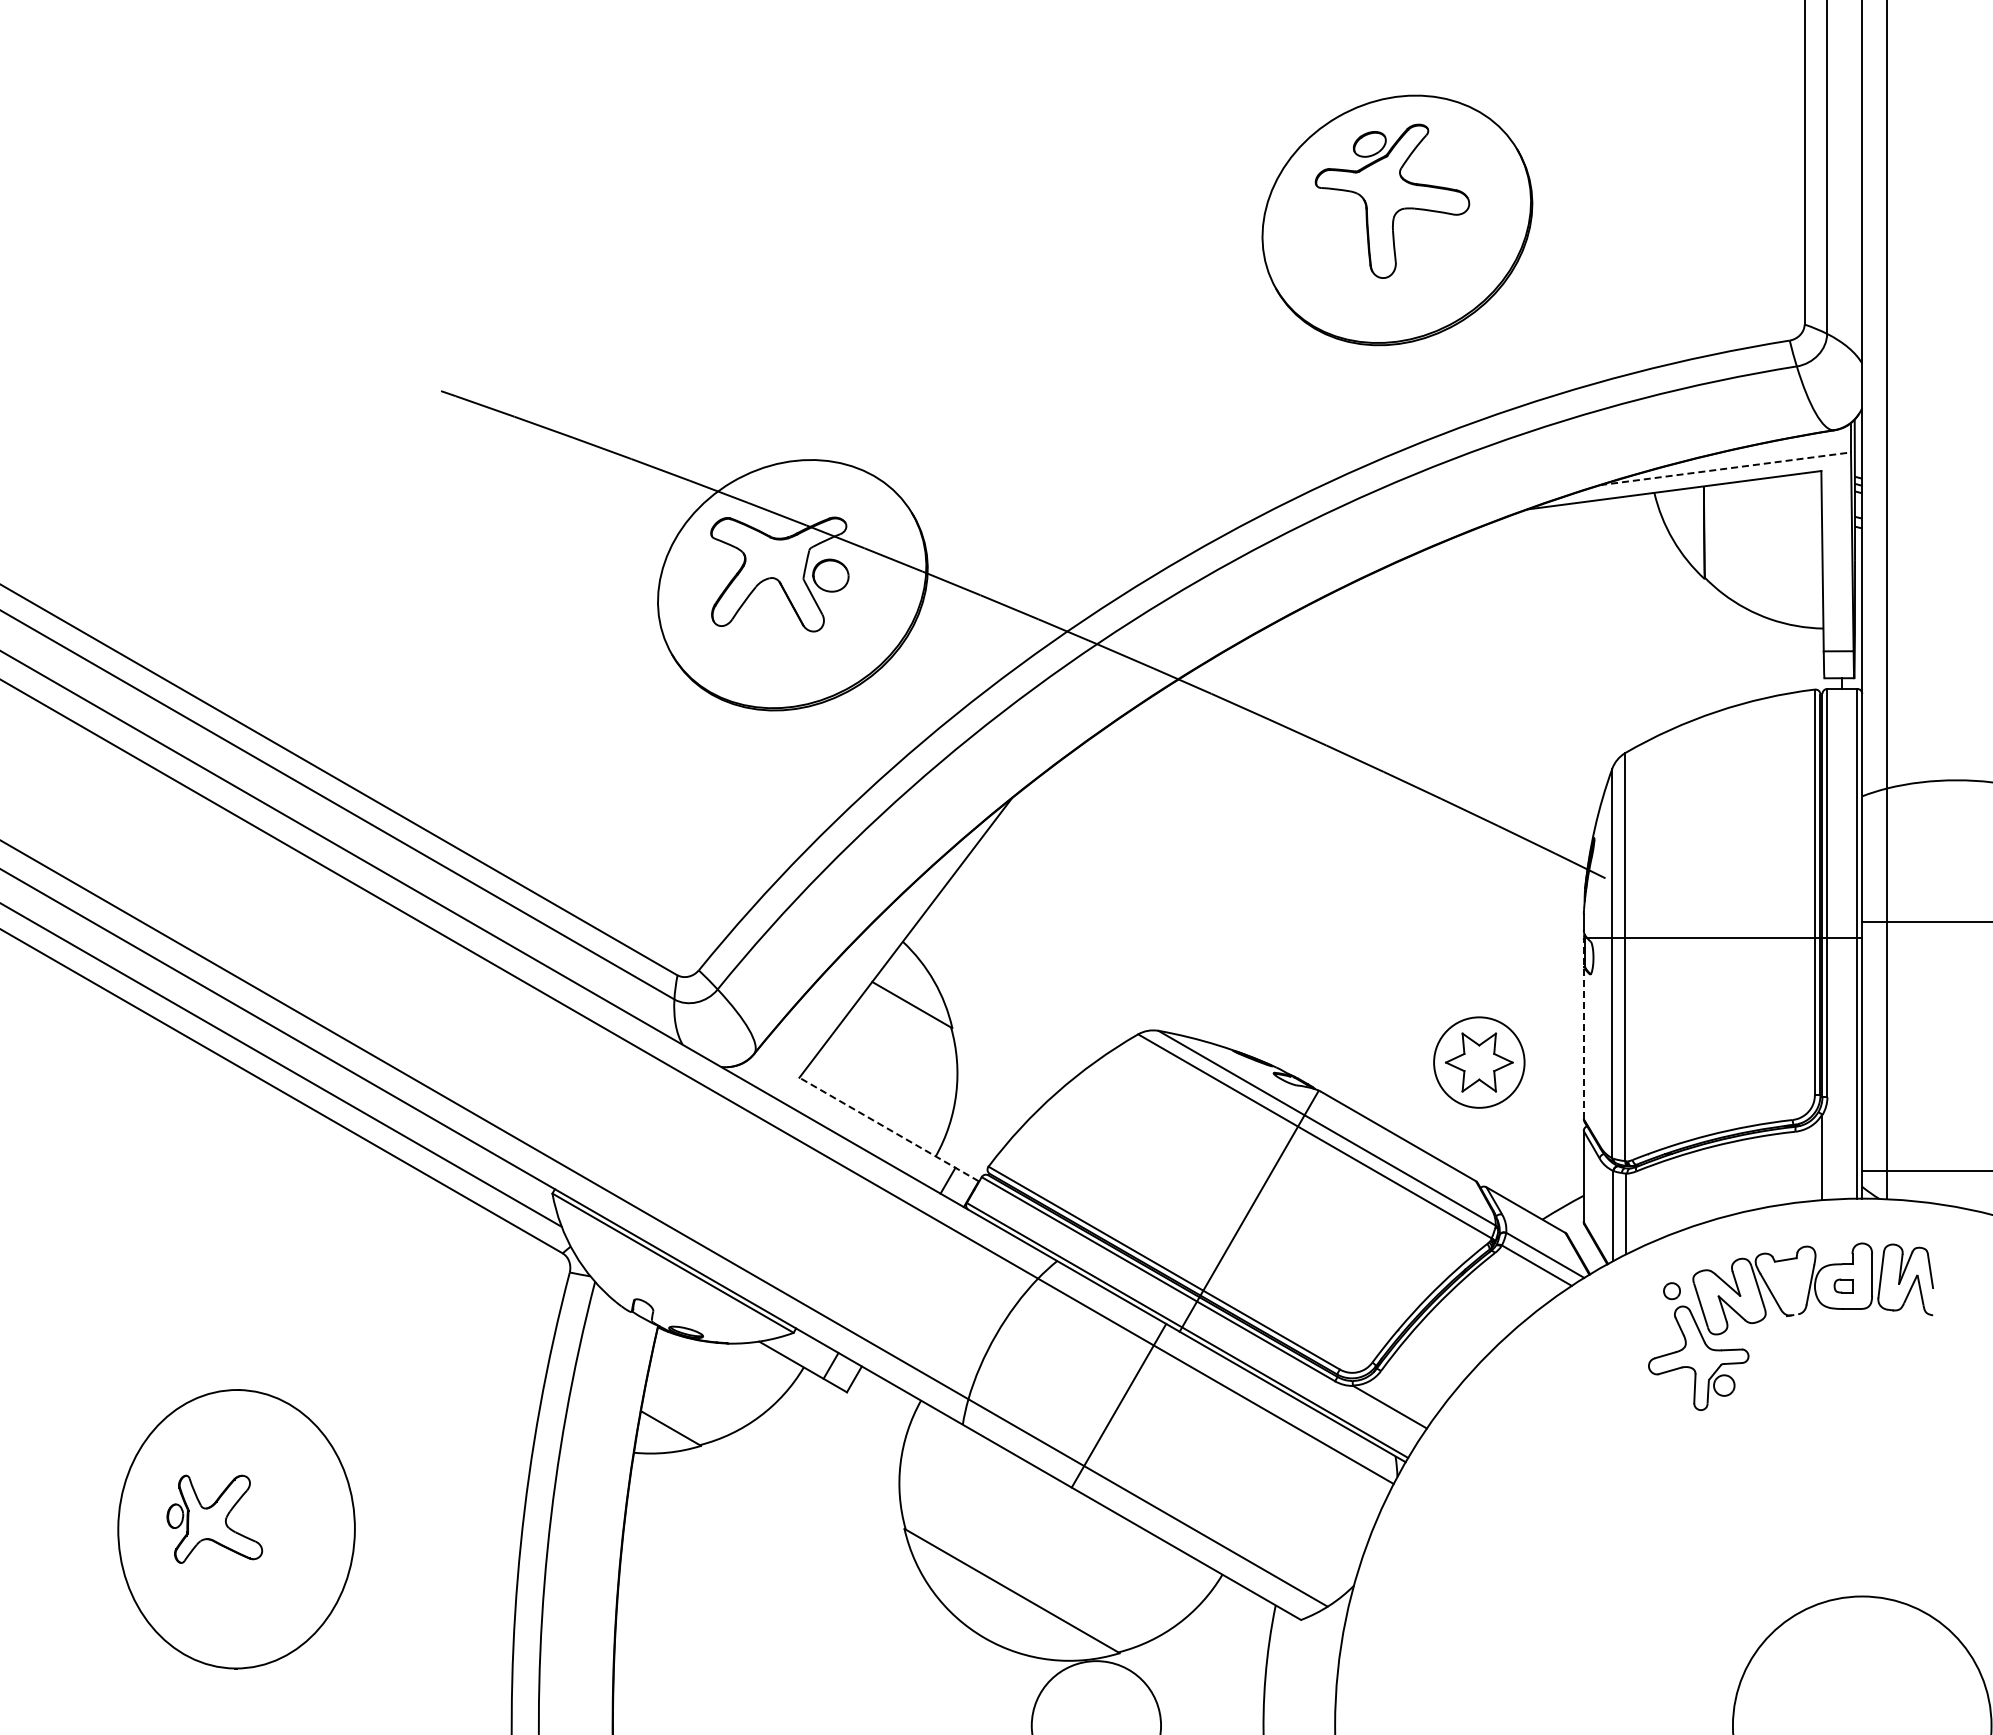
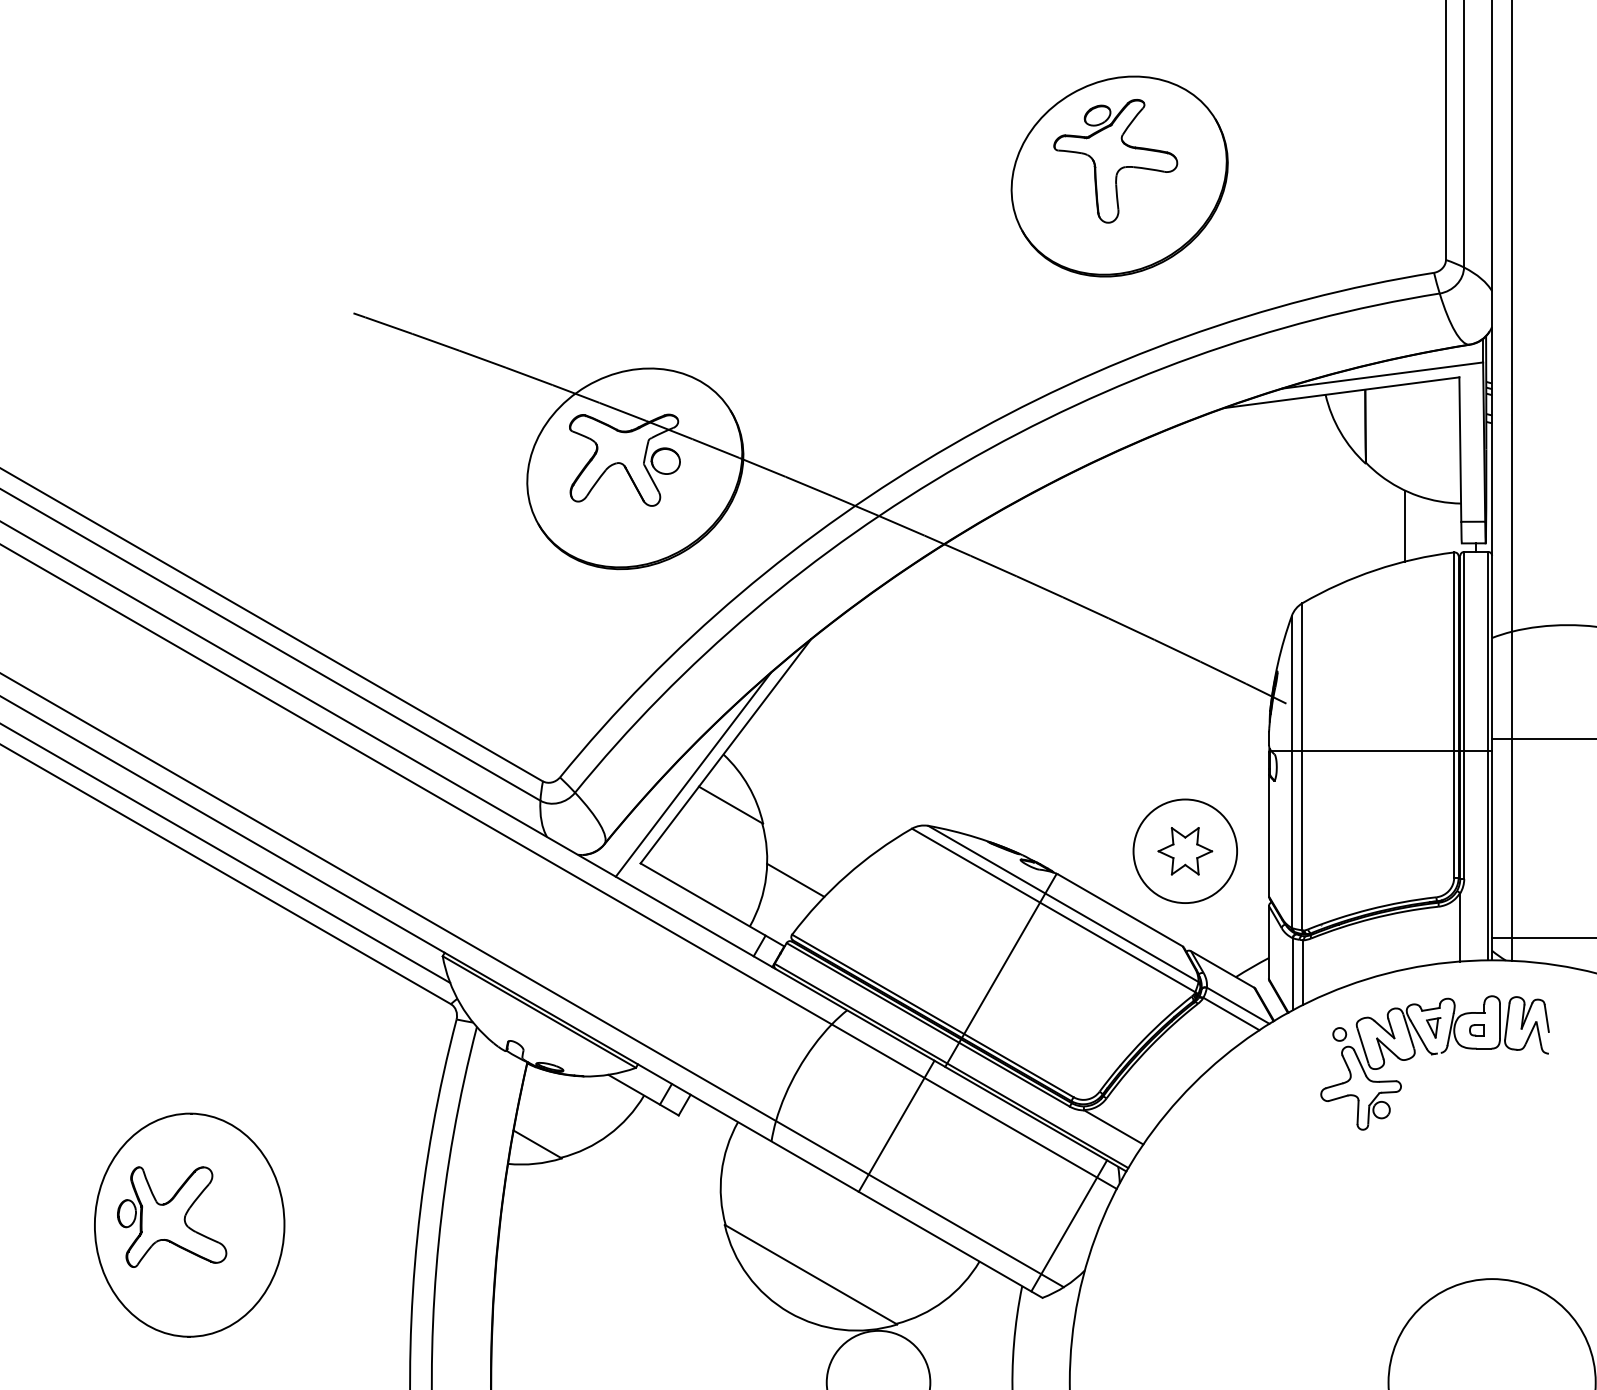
line: (1726, 468) -> (1383, 375), dashed -> solid
line: (1753, 656) -> (1405, 525), added
line: (864, 967) -> (692, 775), added
line: (1583, 1029) -> (1268, 824), dashed -> solid
circle: (1478, 1062) -> (1184, 851), size x1.43
line: (992, 1098) -> (795, 880), added
line: (889, 1129) -> (712, 904), dashed -> solid
part: (1788, 1282) -> (1433, 1027), added
part: (214, 1519) -> (171, 1217), size x1.43
line: (1334, 1529) -> (1069, 1225), added

